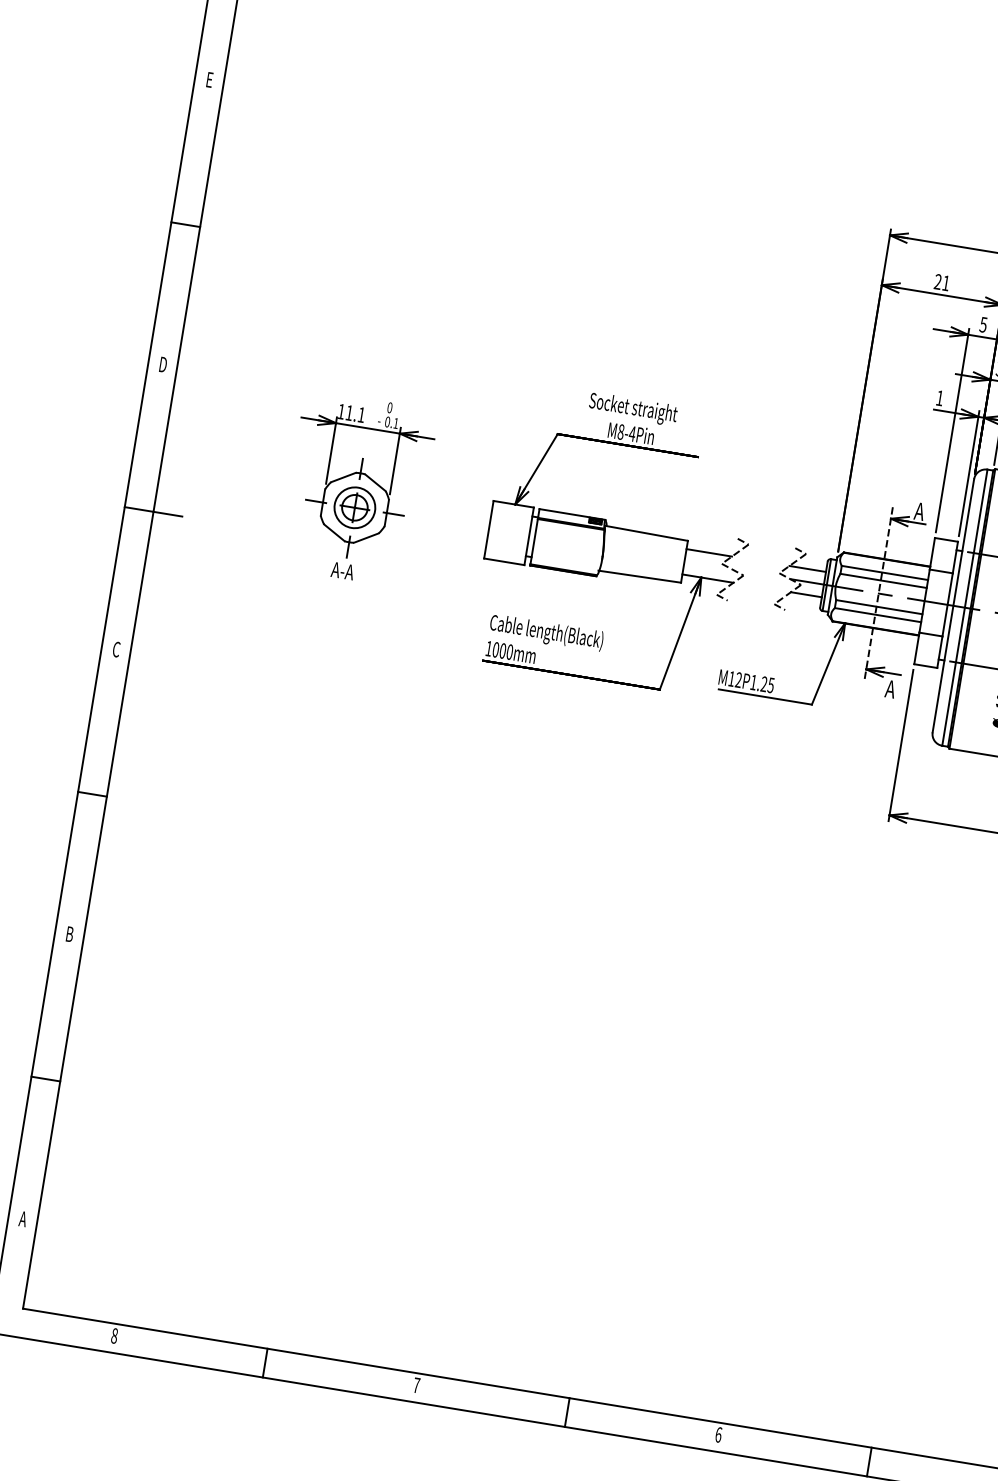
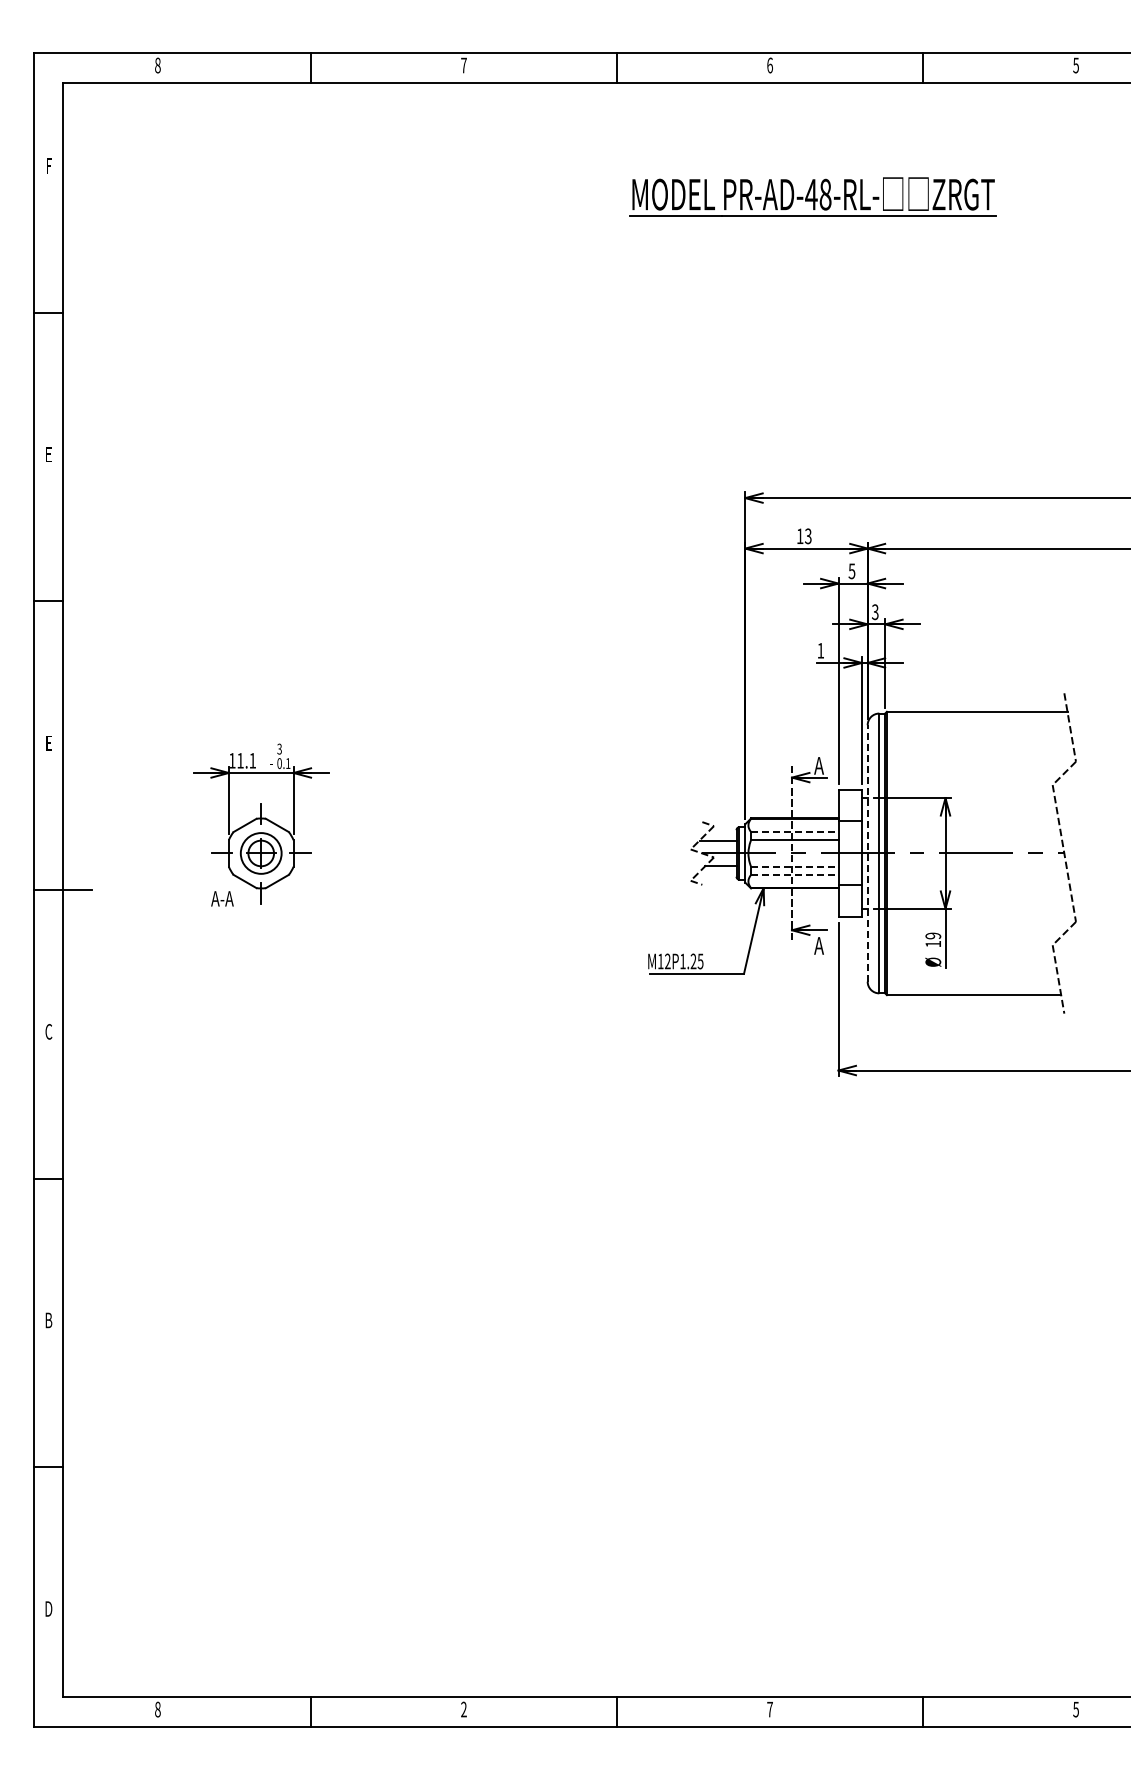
text: (941, 282) -> (803, 536), 21 -> 13
text: (162, 363) -> (48, 742), D -> E
text: (389, 407) -> (279, 748), 0 -> 3
part: (618, 539) -> (526, 842), removed
text: (342, 570) -> (222, 898), moved
line: (884, 573) -> (794, 832), solid -> dashed
line: (953, 604) -> (867, 852), solid -> dashed
line: (879, 606) -> (794, 866), solid -> dashed
line: (877, 614) -> (794, 874), solid -> dashed
text: (22, 1218) -> (48, 1608), A -> D
text: (416, 1385) -> (463, 1709), 7 -> 2
text: (718, 1434) -> (769, 1709), 6 -> 7

